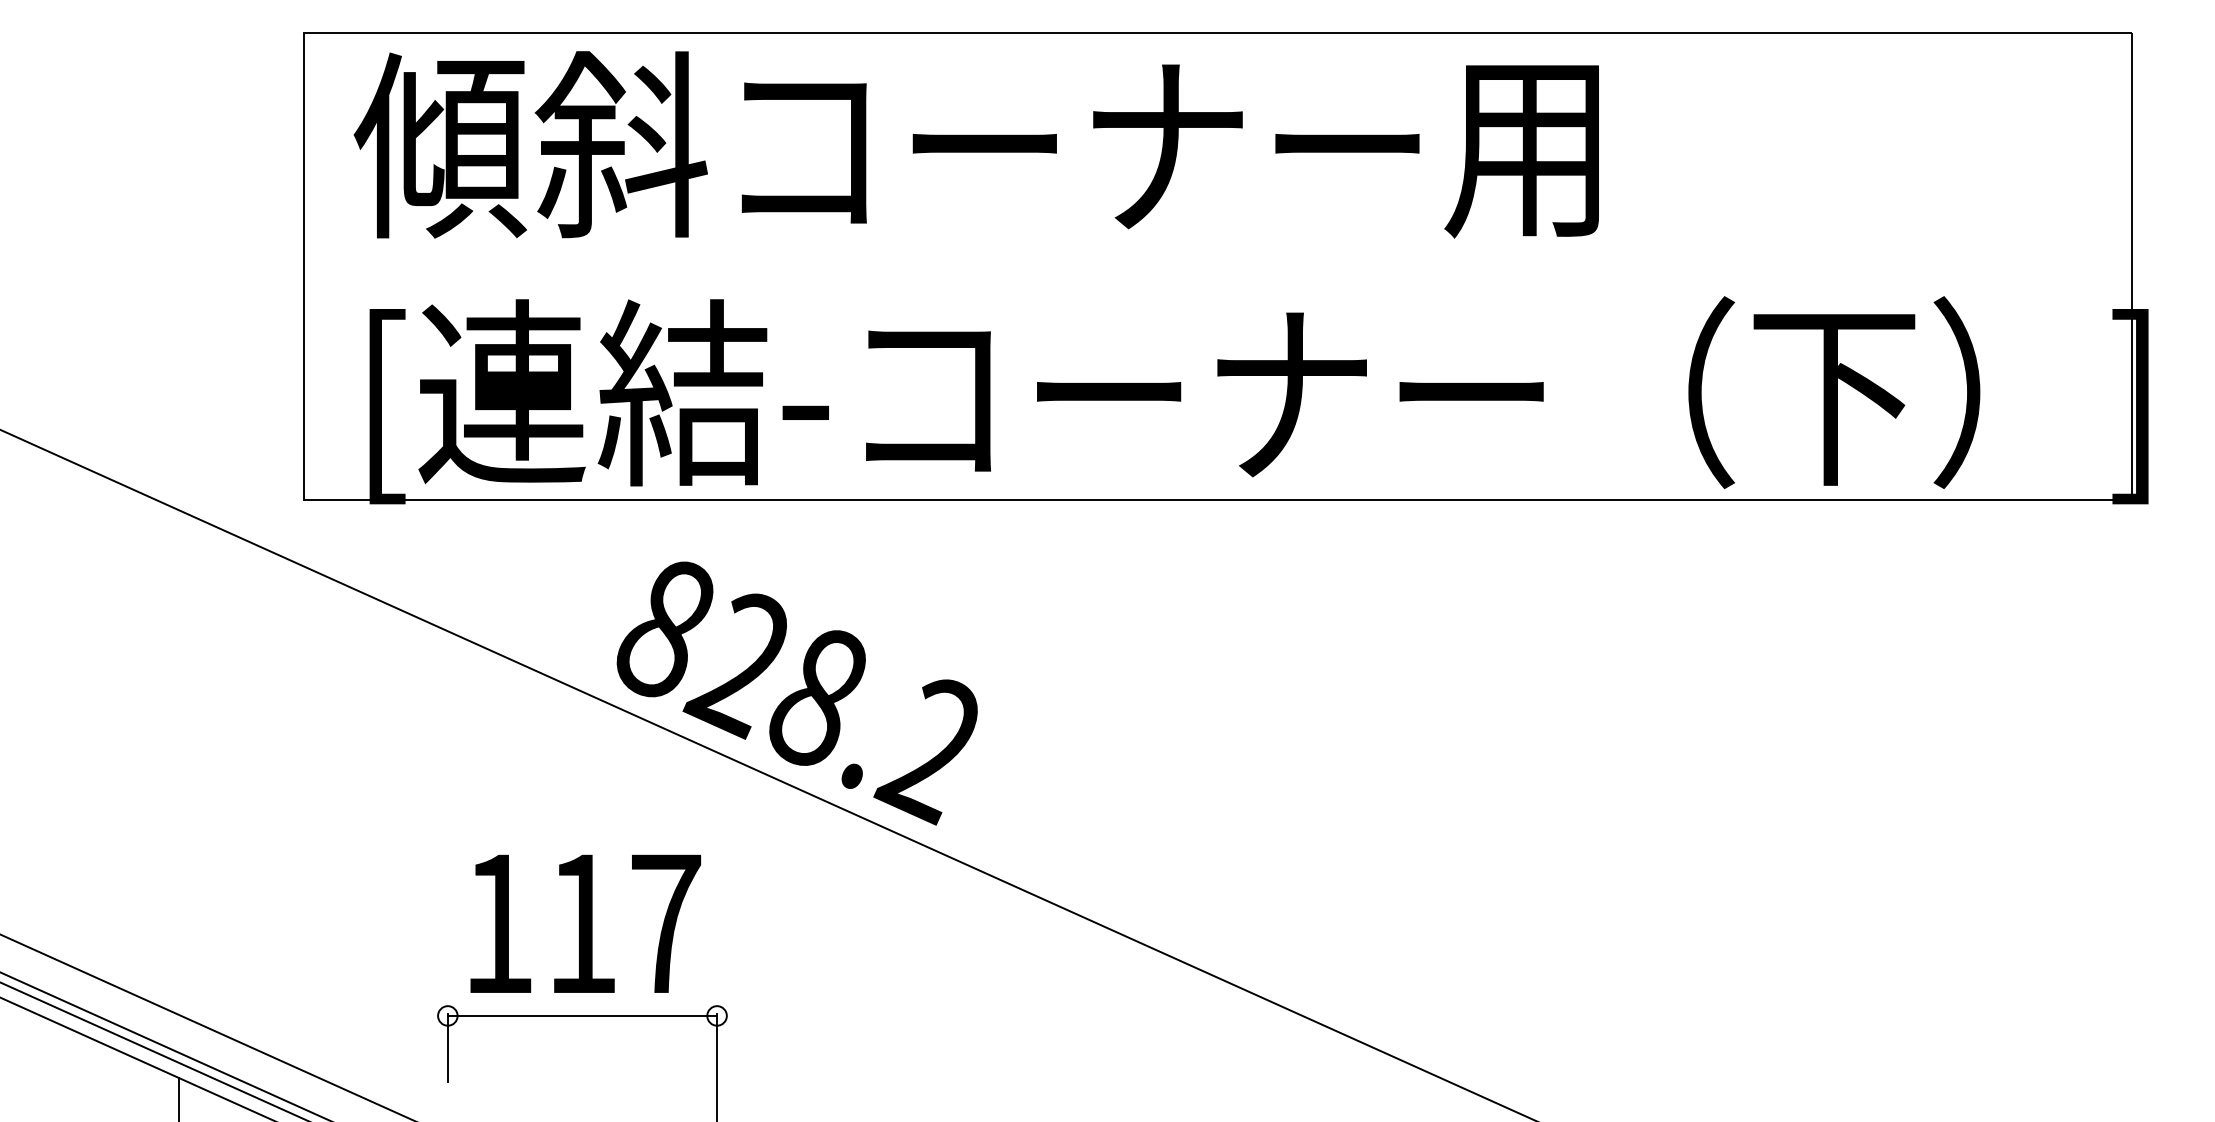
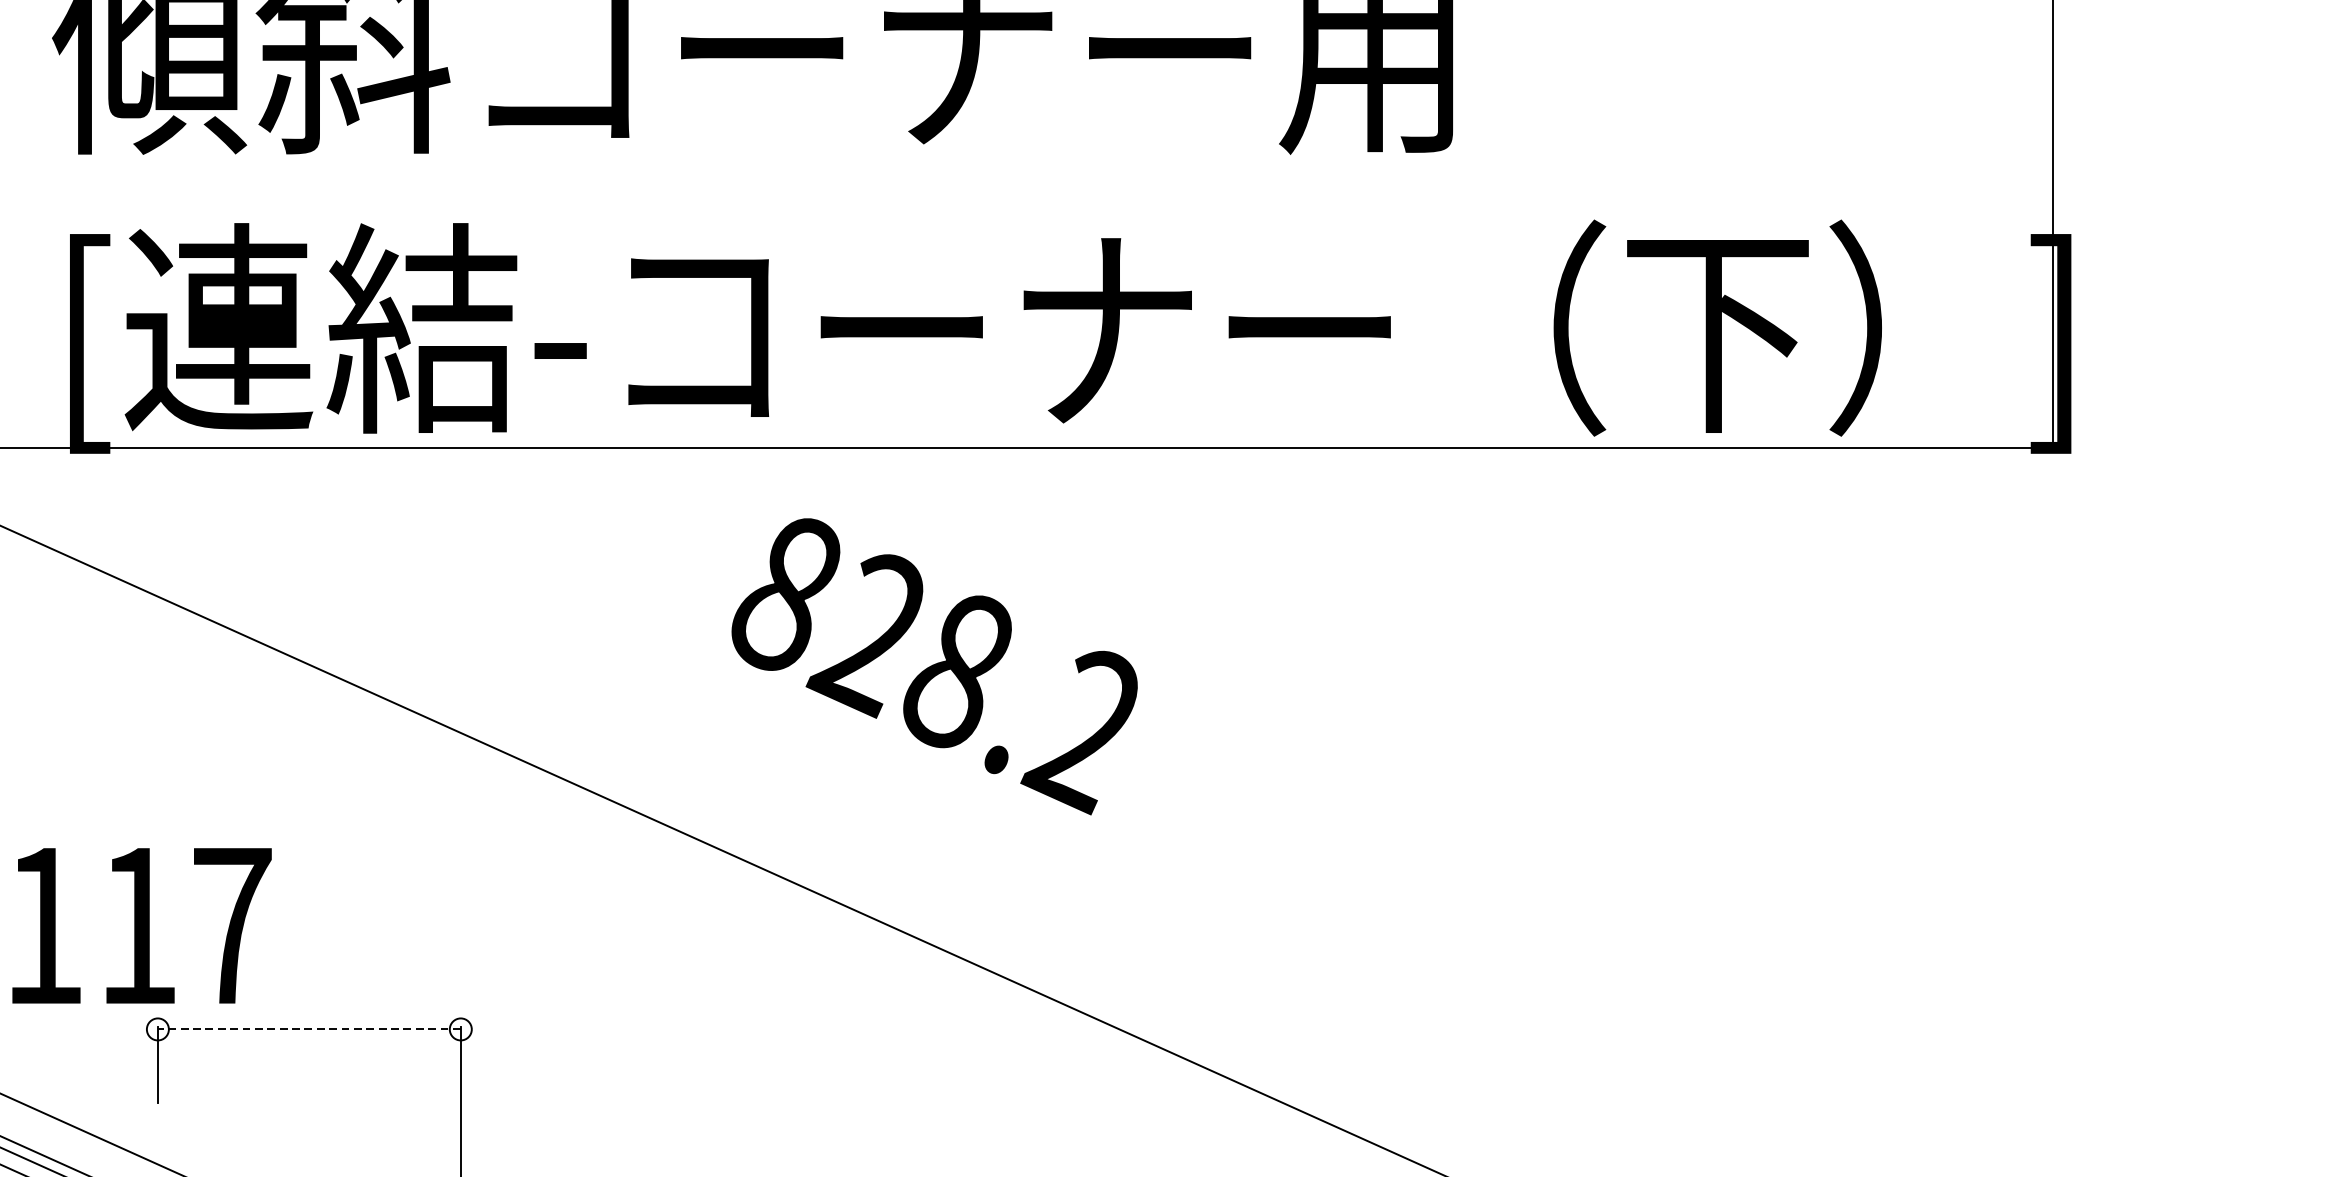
text: (796, 693) -> (933, 666), moved
text: (585, 923) -> (141, 925), moved
line: (582, 1015) -> (309, 1028), solid -> dashed

